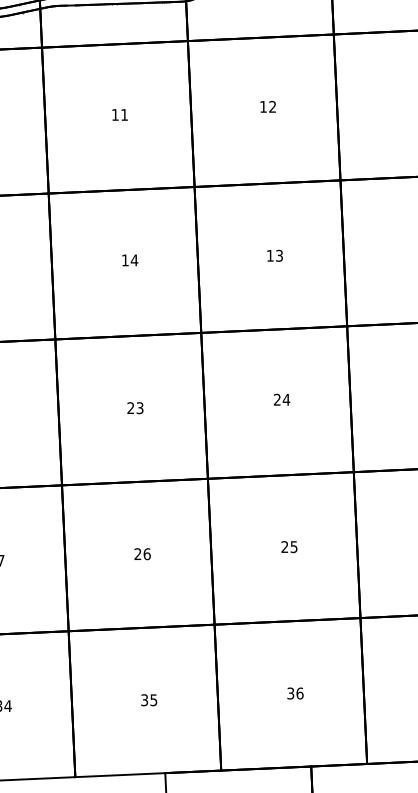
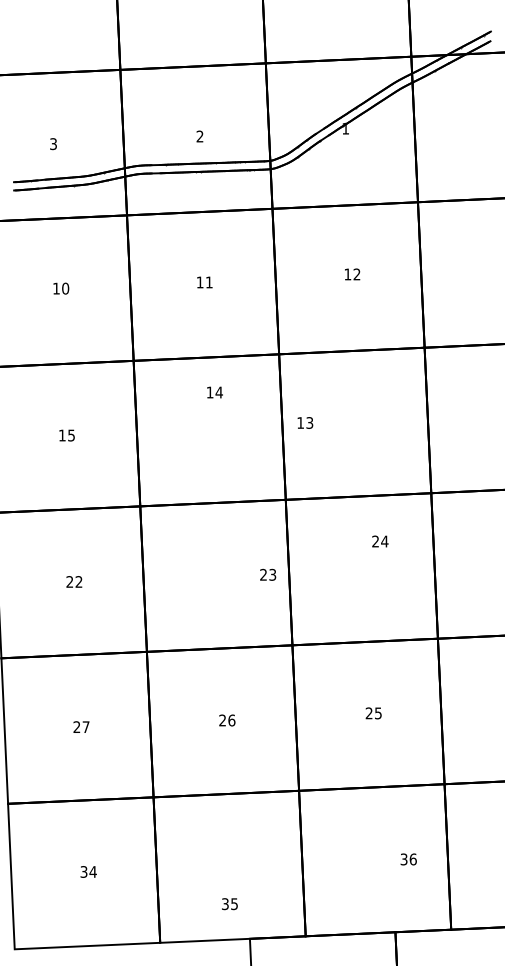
text: (275, 255) -> (305, 422), moved
text: (129, 260) -> (214, 392), moved
text: (282, 399) -> (380, 541), moved
text: (135, 407) -> (268, 574), moved
text: (295, 693) -> (408, 859), moved
text: (148, 700) -> (229, 904), moved

